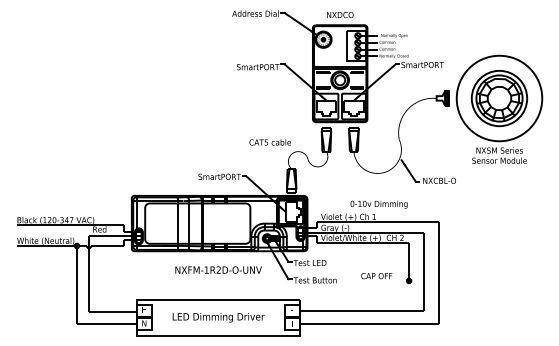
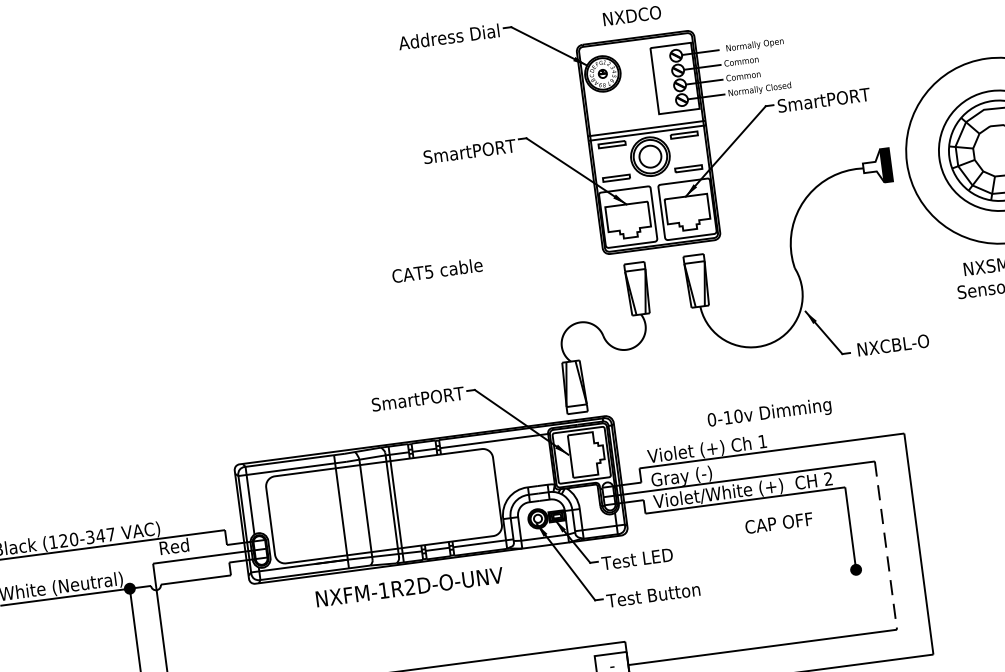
text: (269, 142) -> (435, 270), moved
text: (218, 269) -> (409, 585), moved
line: (424, 272) -> (886, 547), solid -> dashed
text: (376, 276) -> (778, 524), moved

